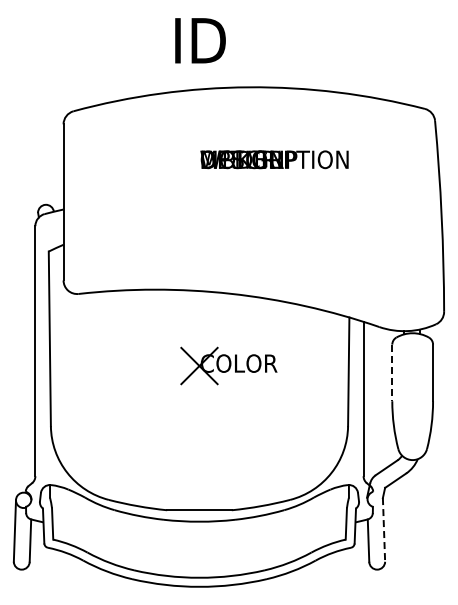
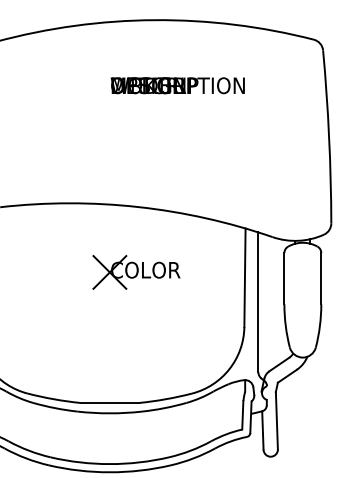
line: (392, 373) -> (284, 279), dashed -> solid
line: (384, 529) -> (277, 420), dashed -> solid

